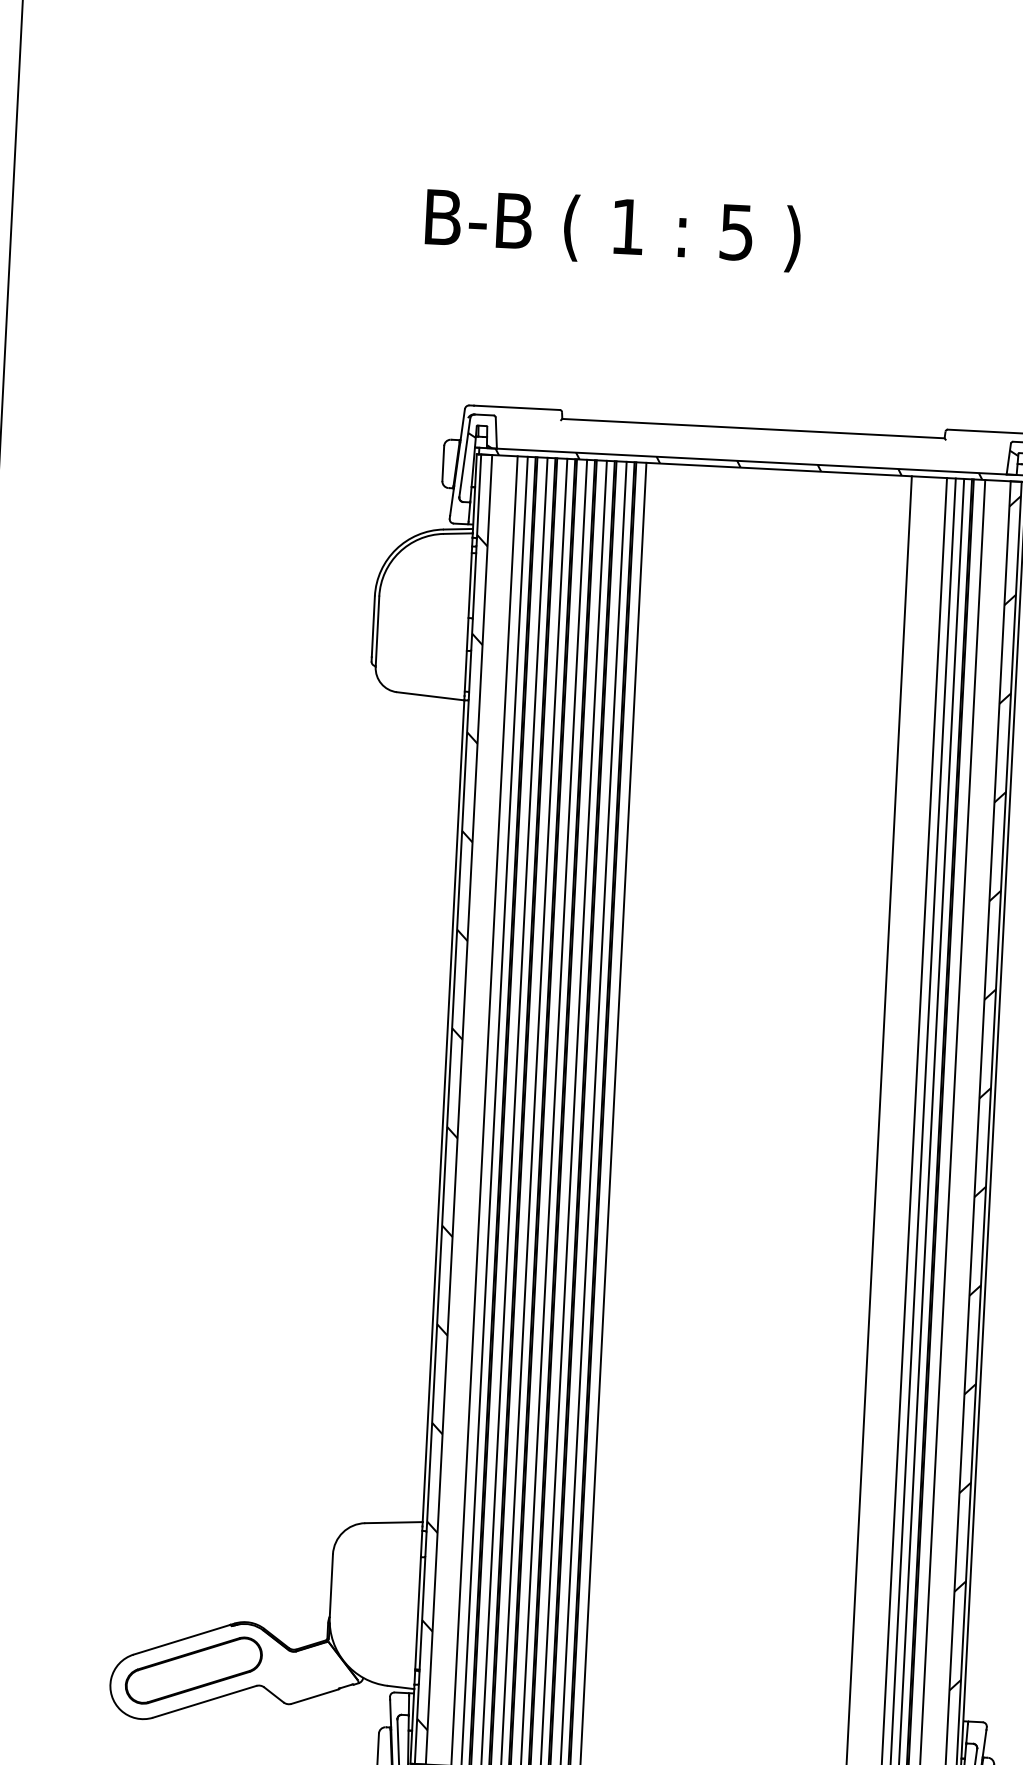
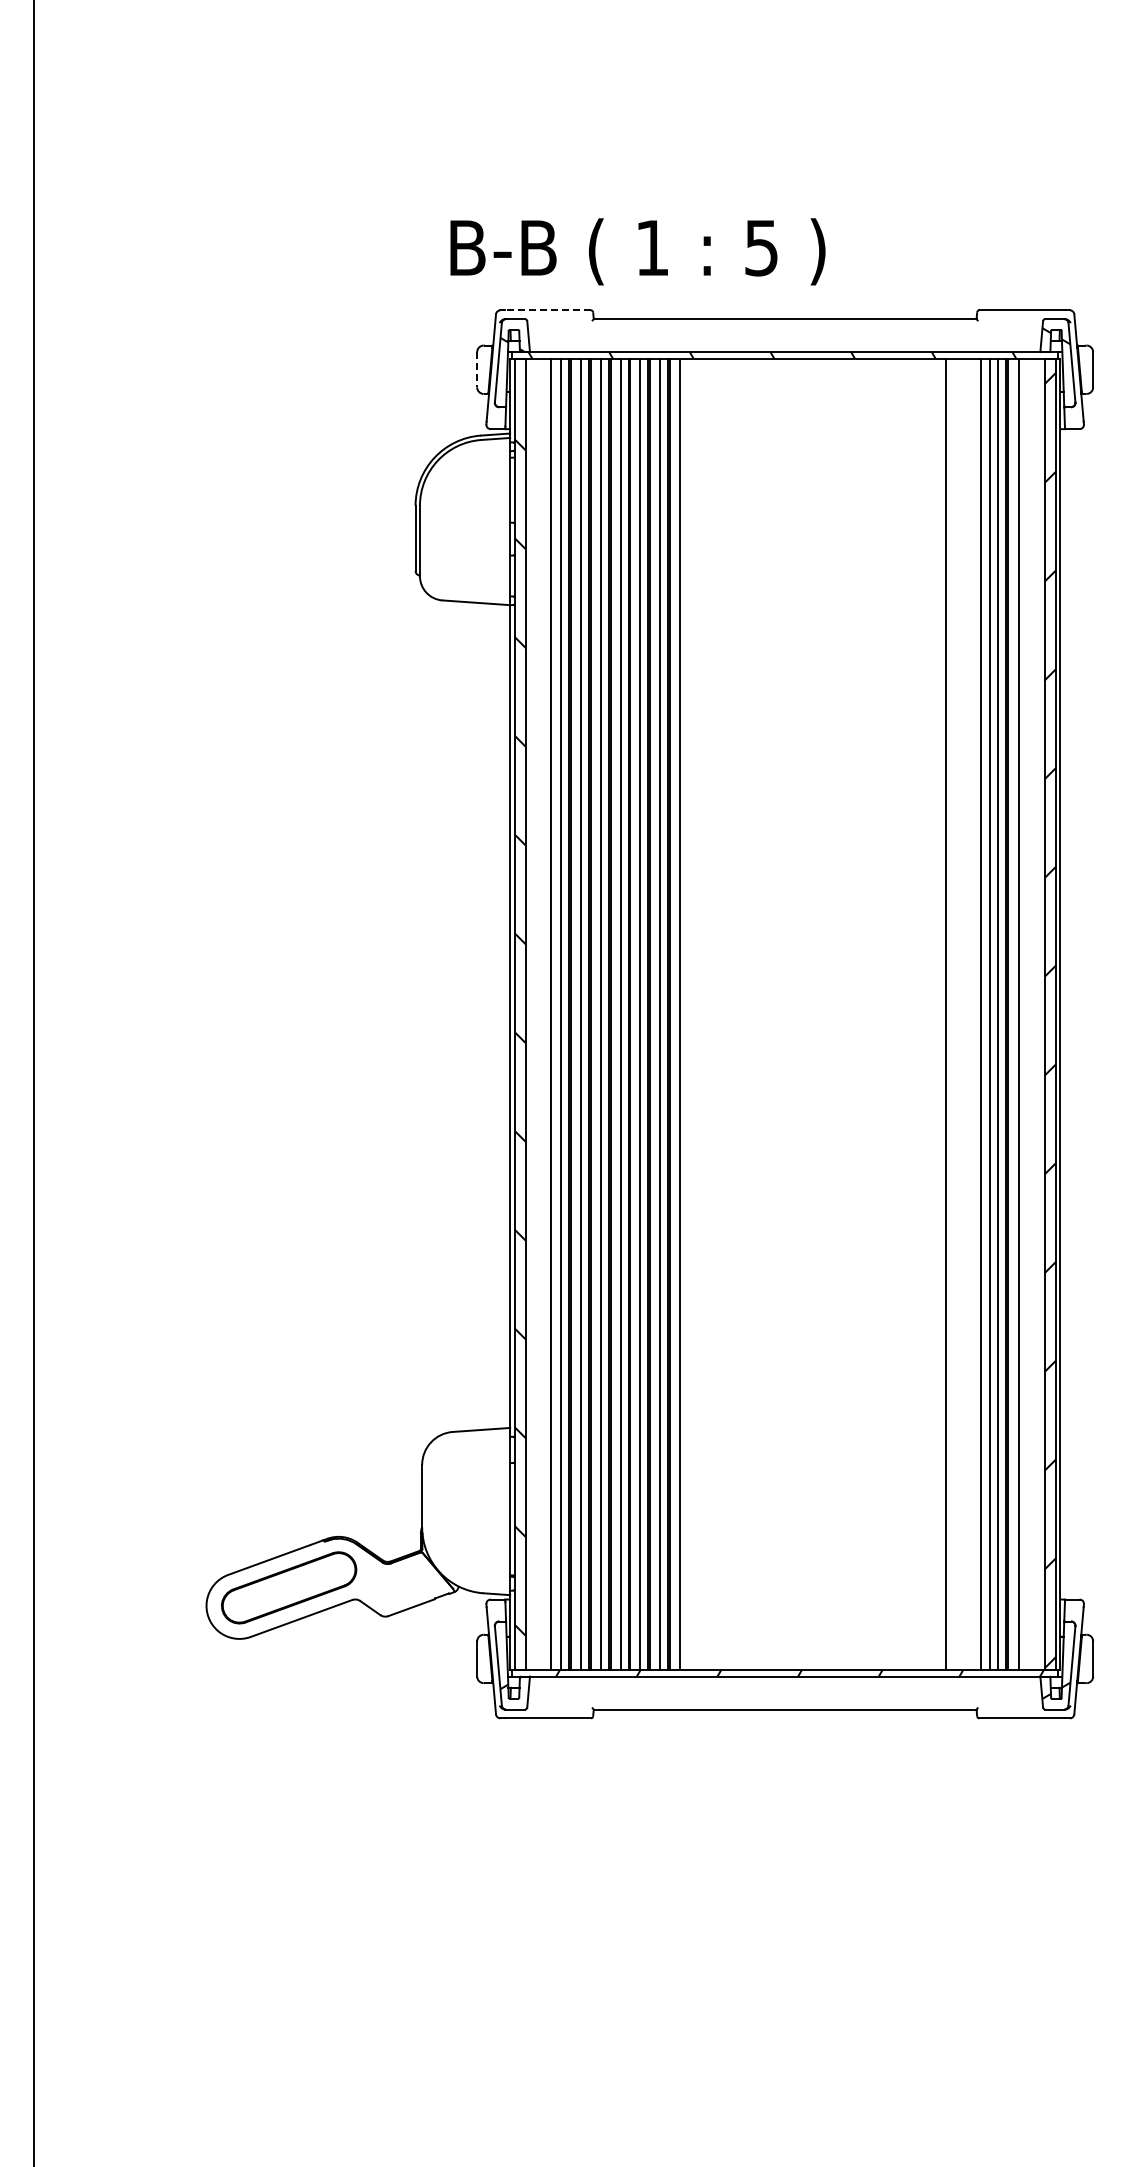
text: (612, 229) -> (637, 251), moved
line: (516, 407) -> (547, 310), solid -> dashed
line: (443, 463) -> (477, 369), solid -> dashed

